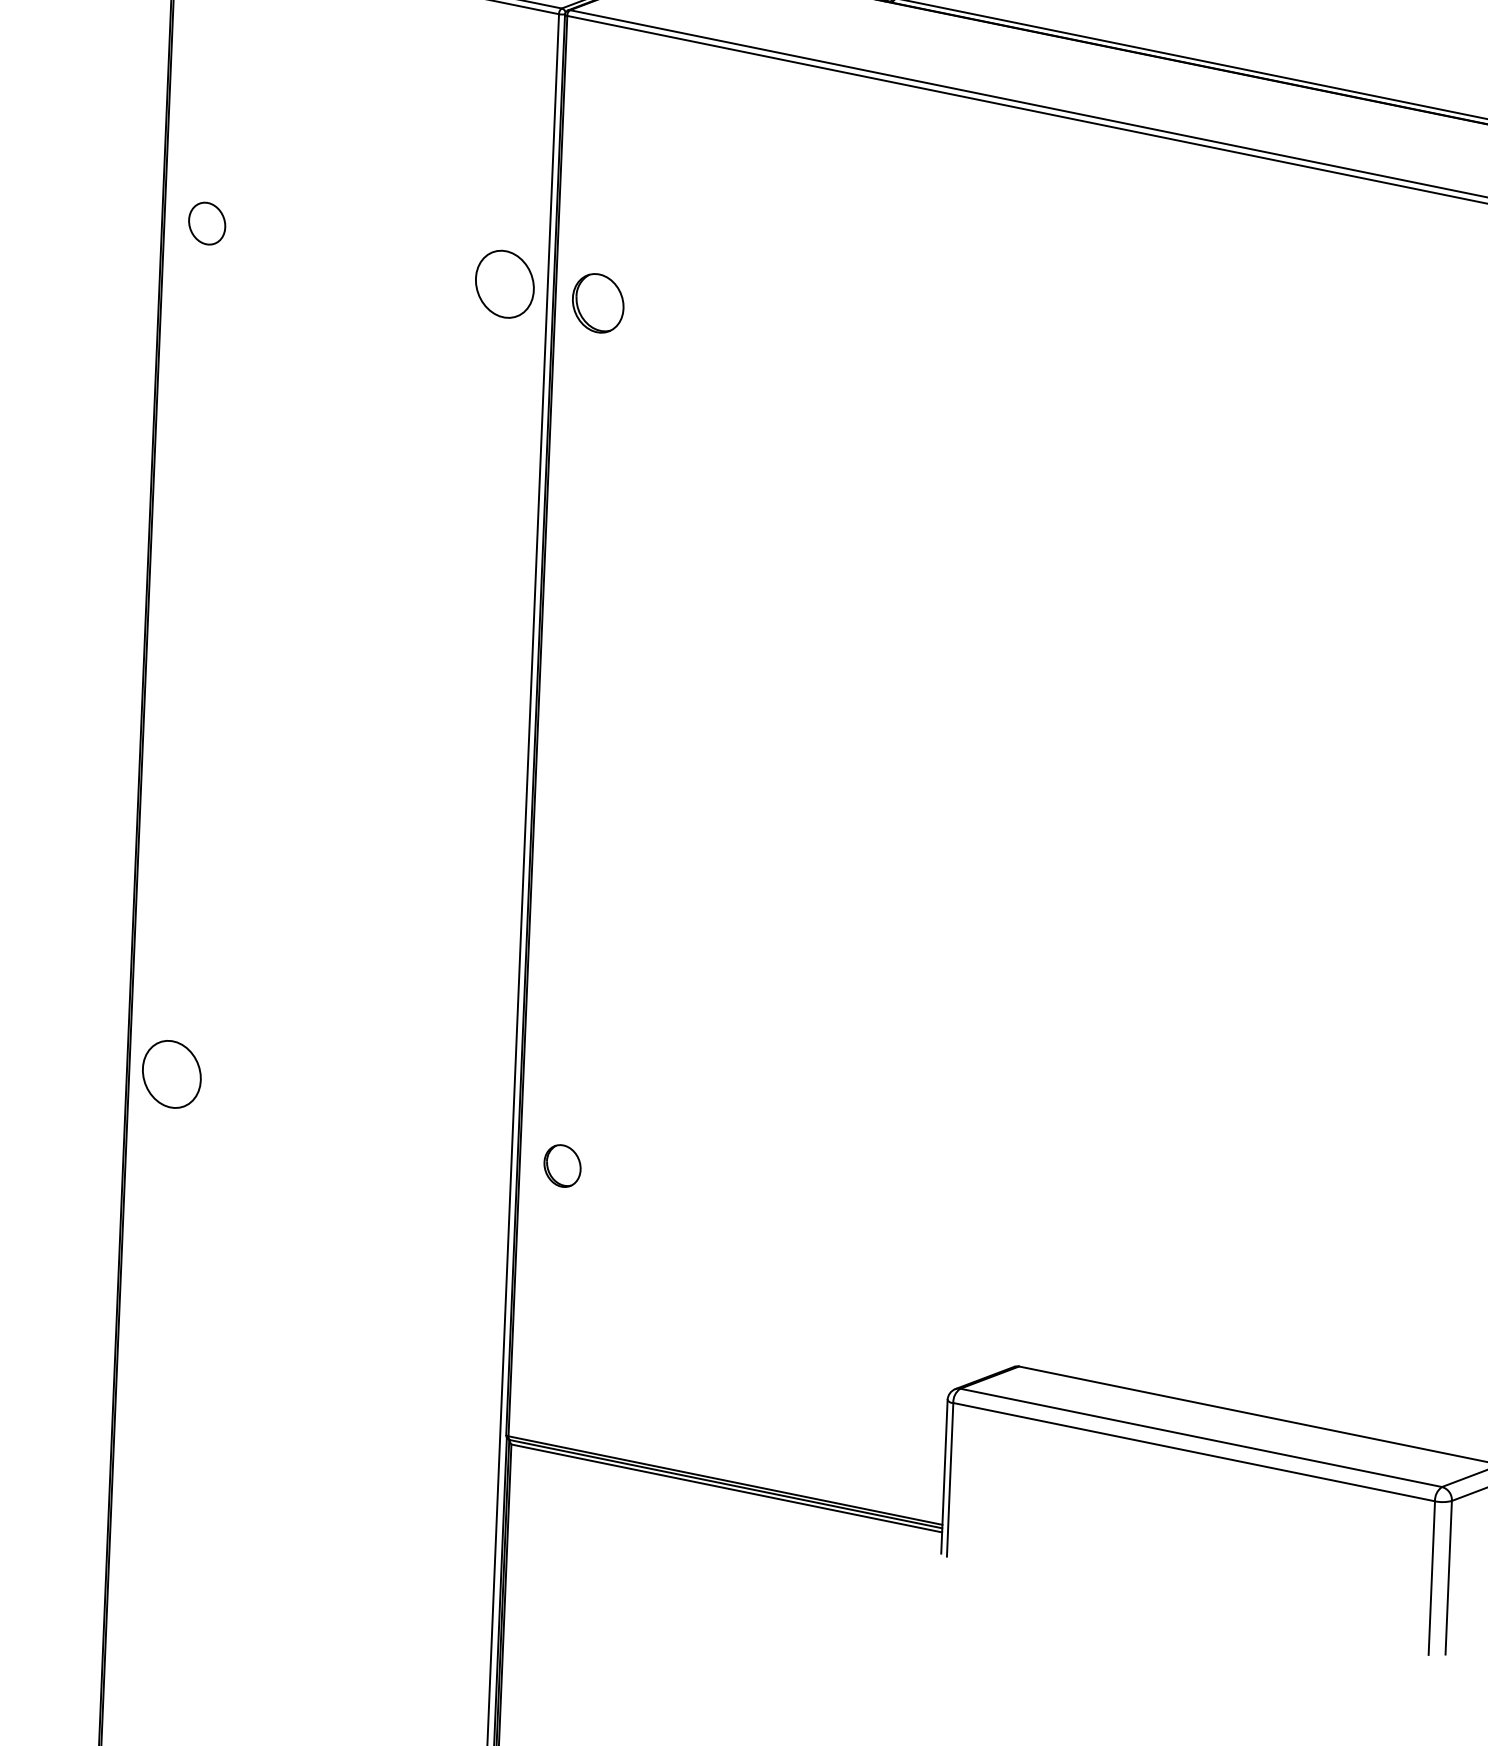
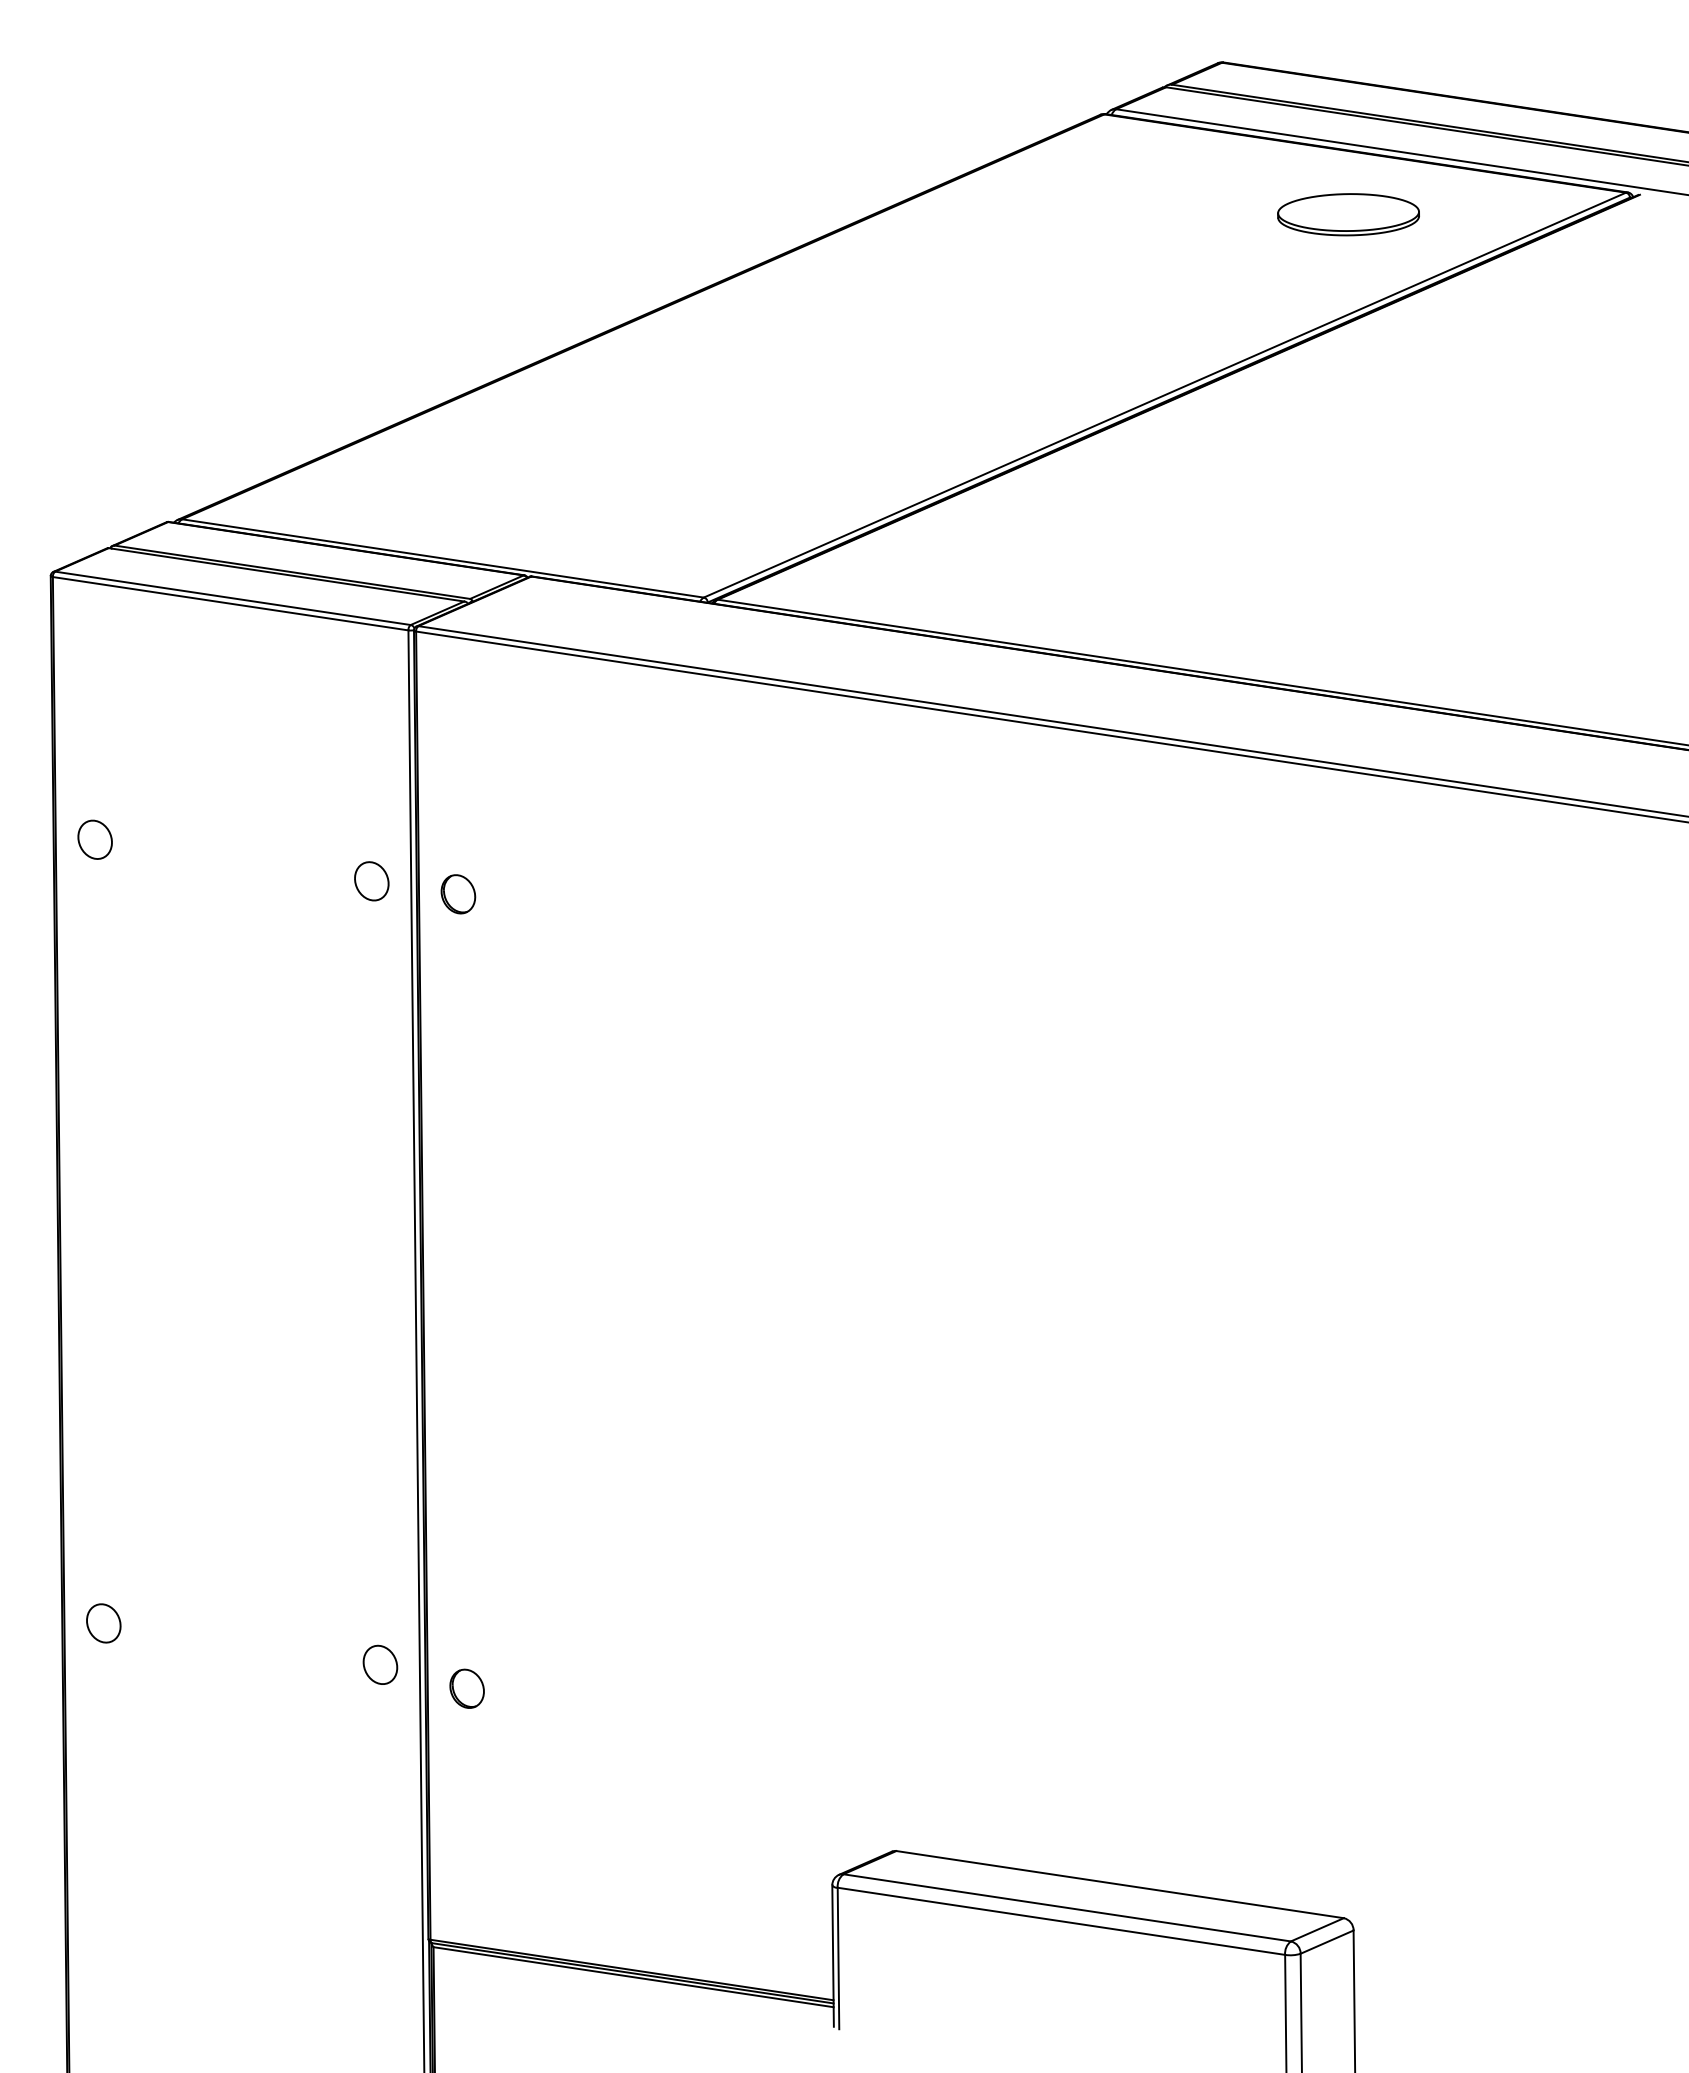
part: (504, 284) -> (371, 881), size x0.62
part: (598, 303) -> (458, 894), size x0.71
part: (171, 1074) -> (103, 1623), size x0.62
part: (469, 1134) -> (380, 1664), added

